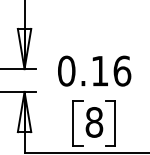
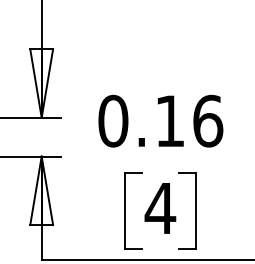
text: (94, 122) -> (160, 208), 8 -> 4

